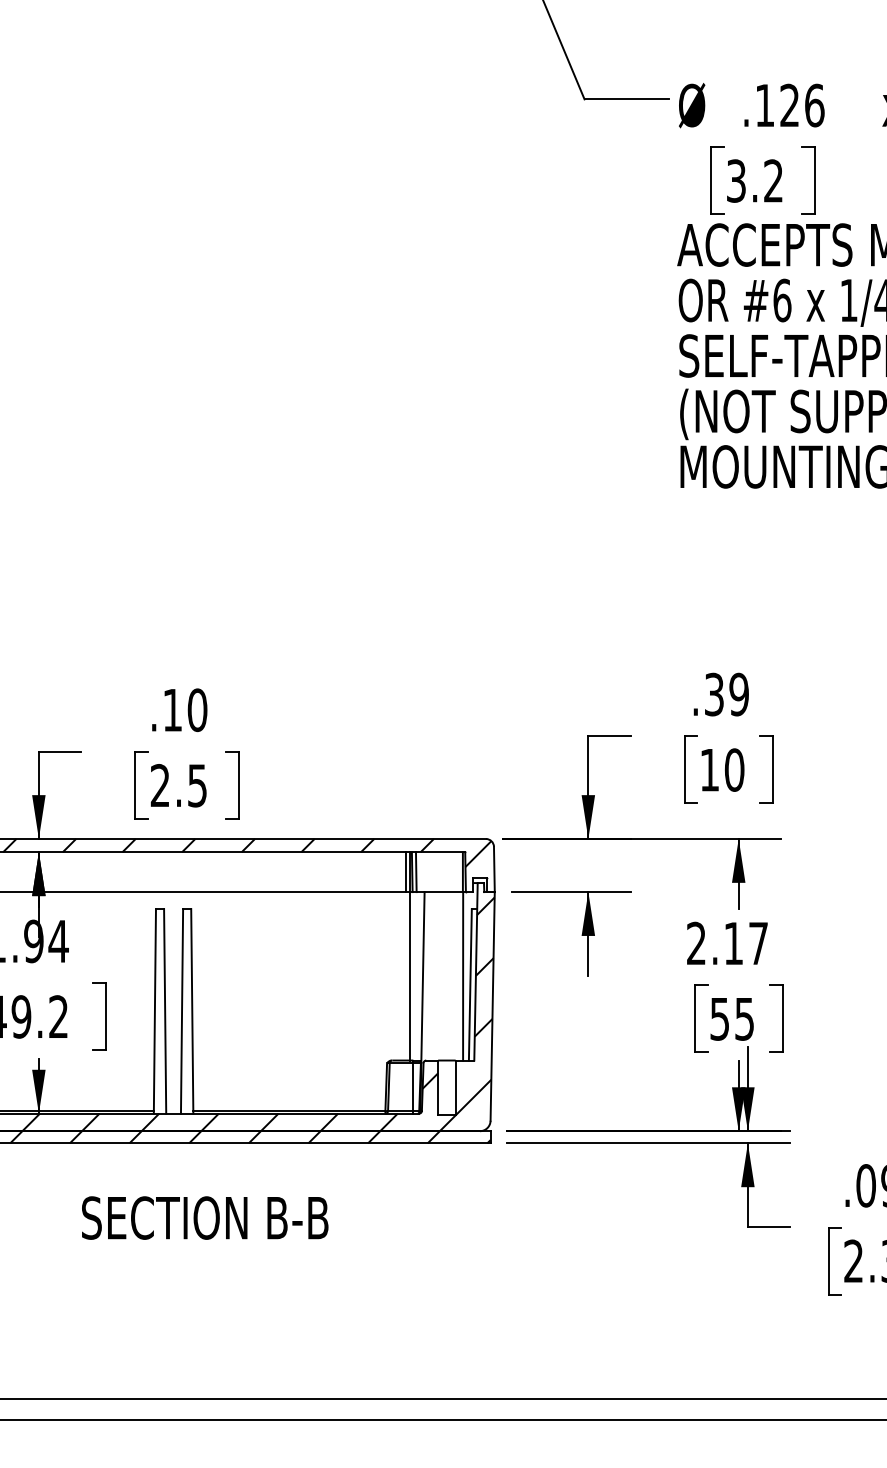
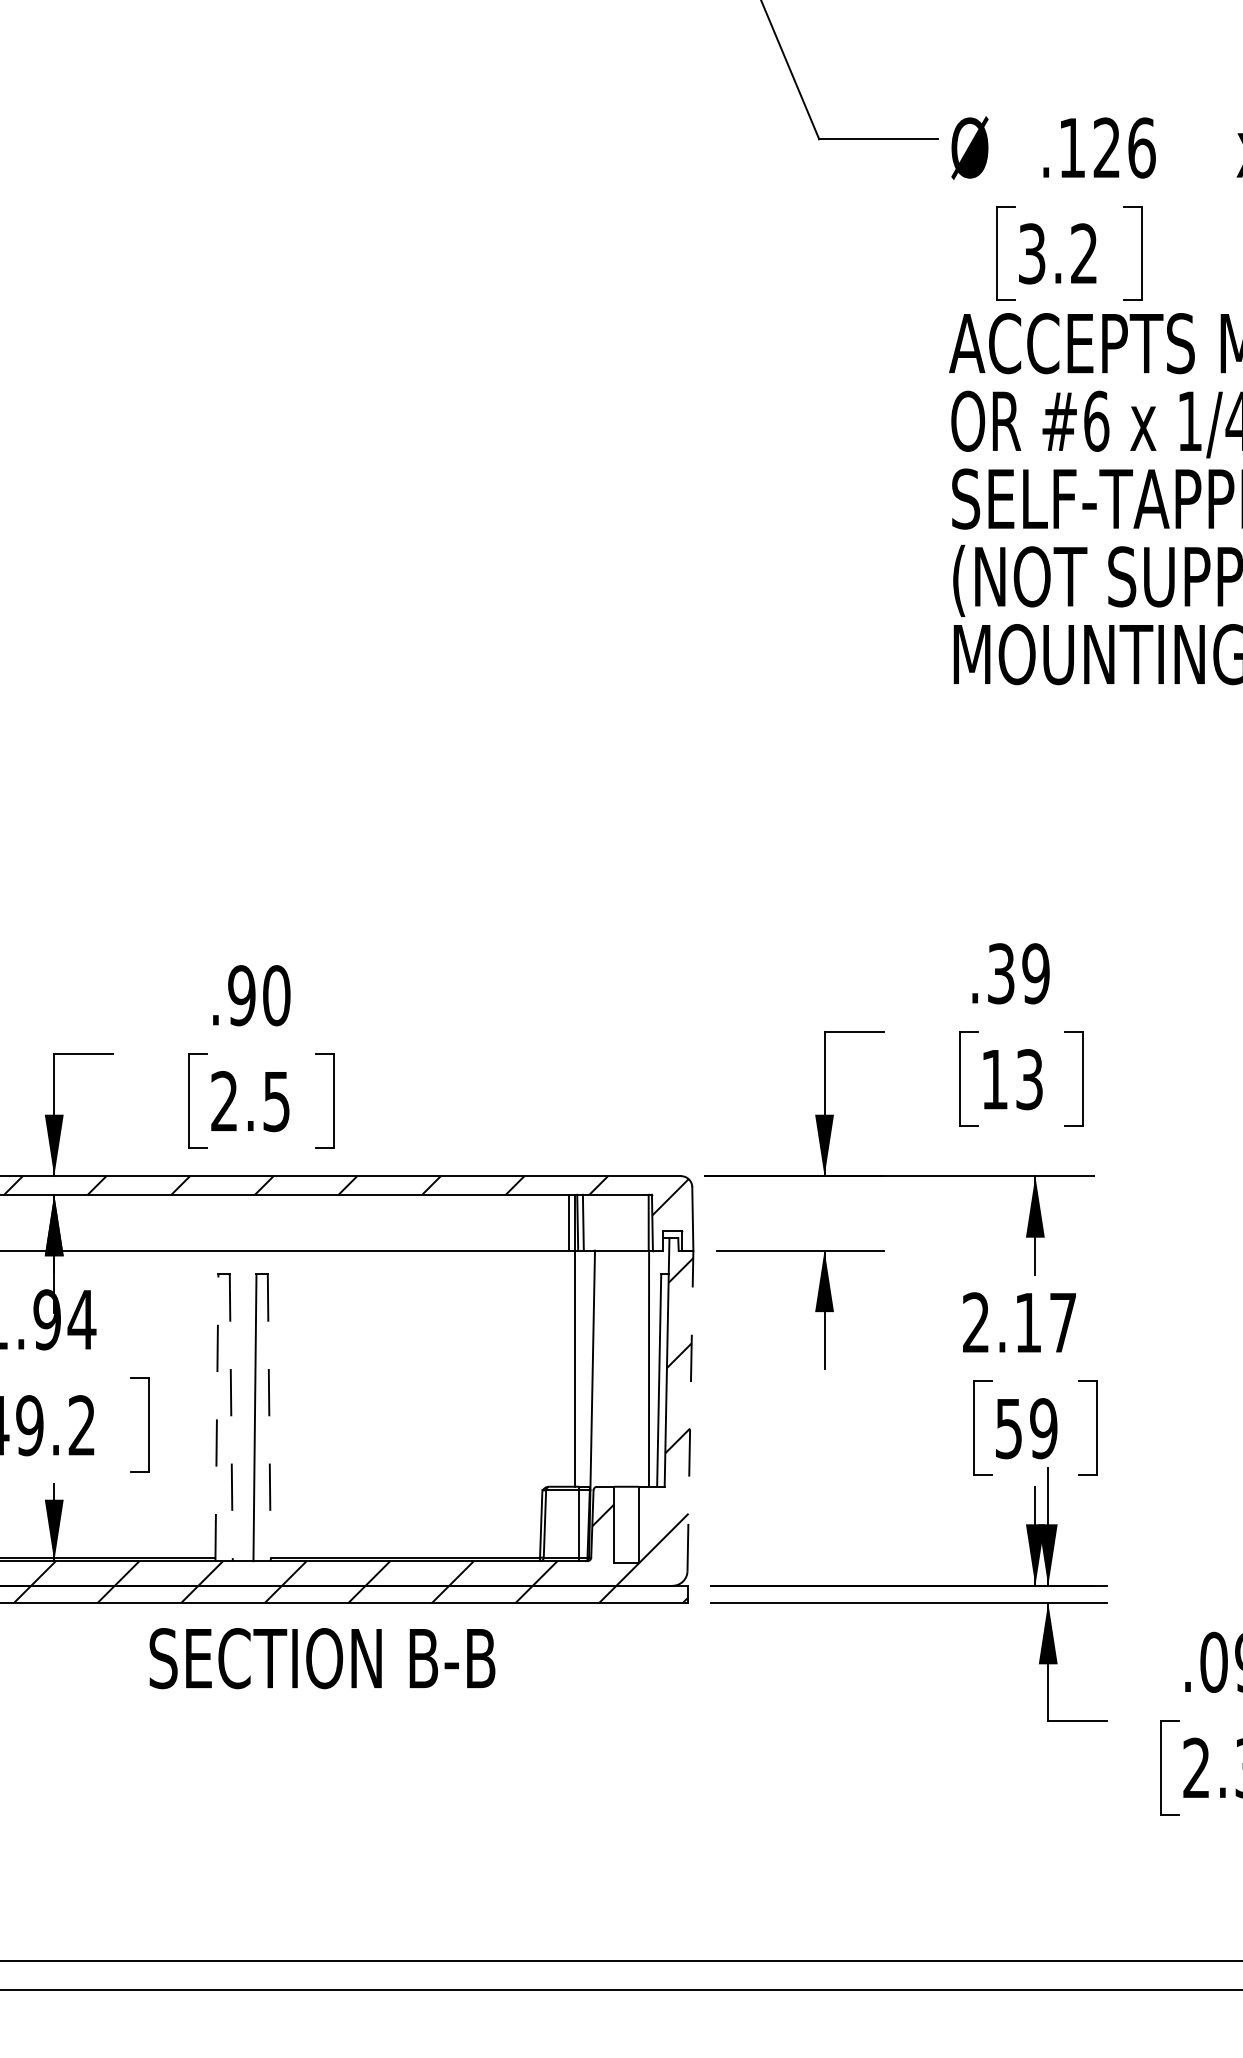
text: (172, 710) -> (241, 996), .10 -> .90
text: (734, 769) -> (1029, 1078), 10 -> 13
line: (492, 1005) -> (690, 1409), solid -> dashed
line: (154, 1010) -> (216, 1416), solid -> dashed
line: (165, 1011) -> (231, 1418), solid -> dashed
line: (192, 1011) -> (269, 1418), solid -> dashed
text: (744, 1018) -> (1043, 1427), 55 -> 59
text: (205, 1217) -> (322, 1657), moved

